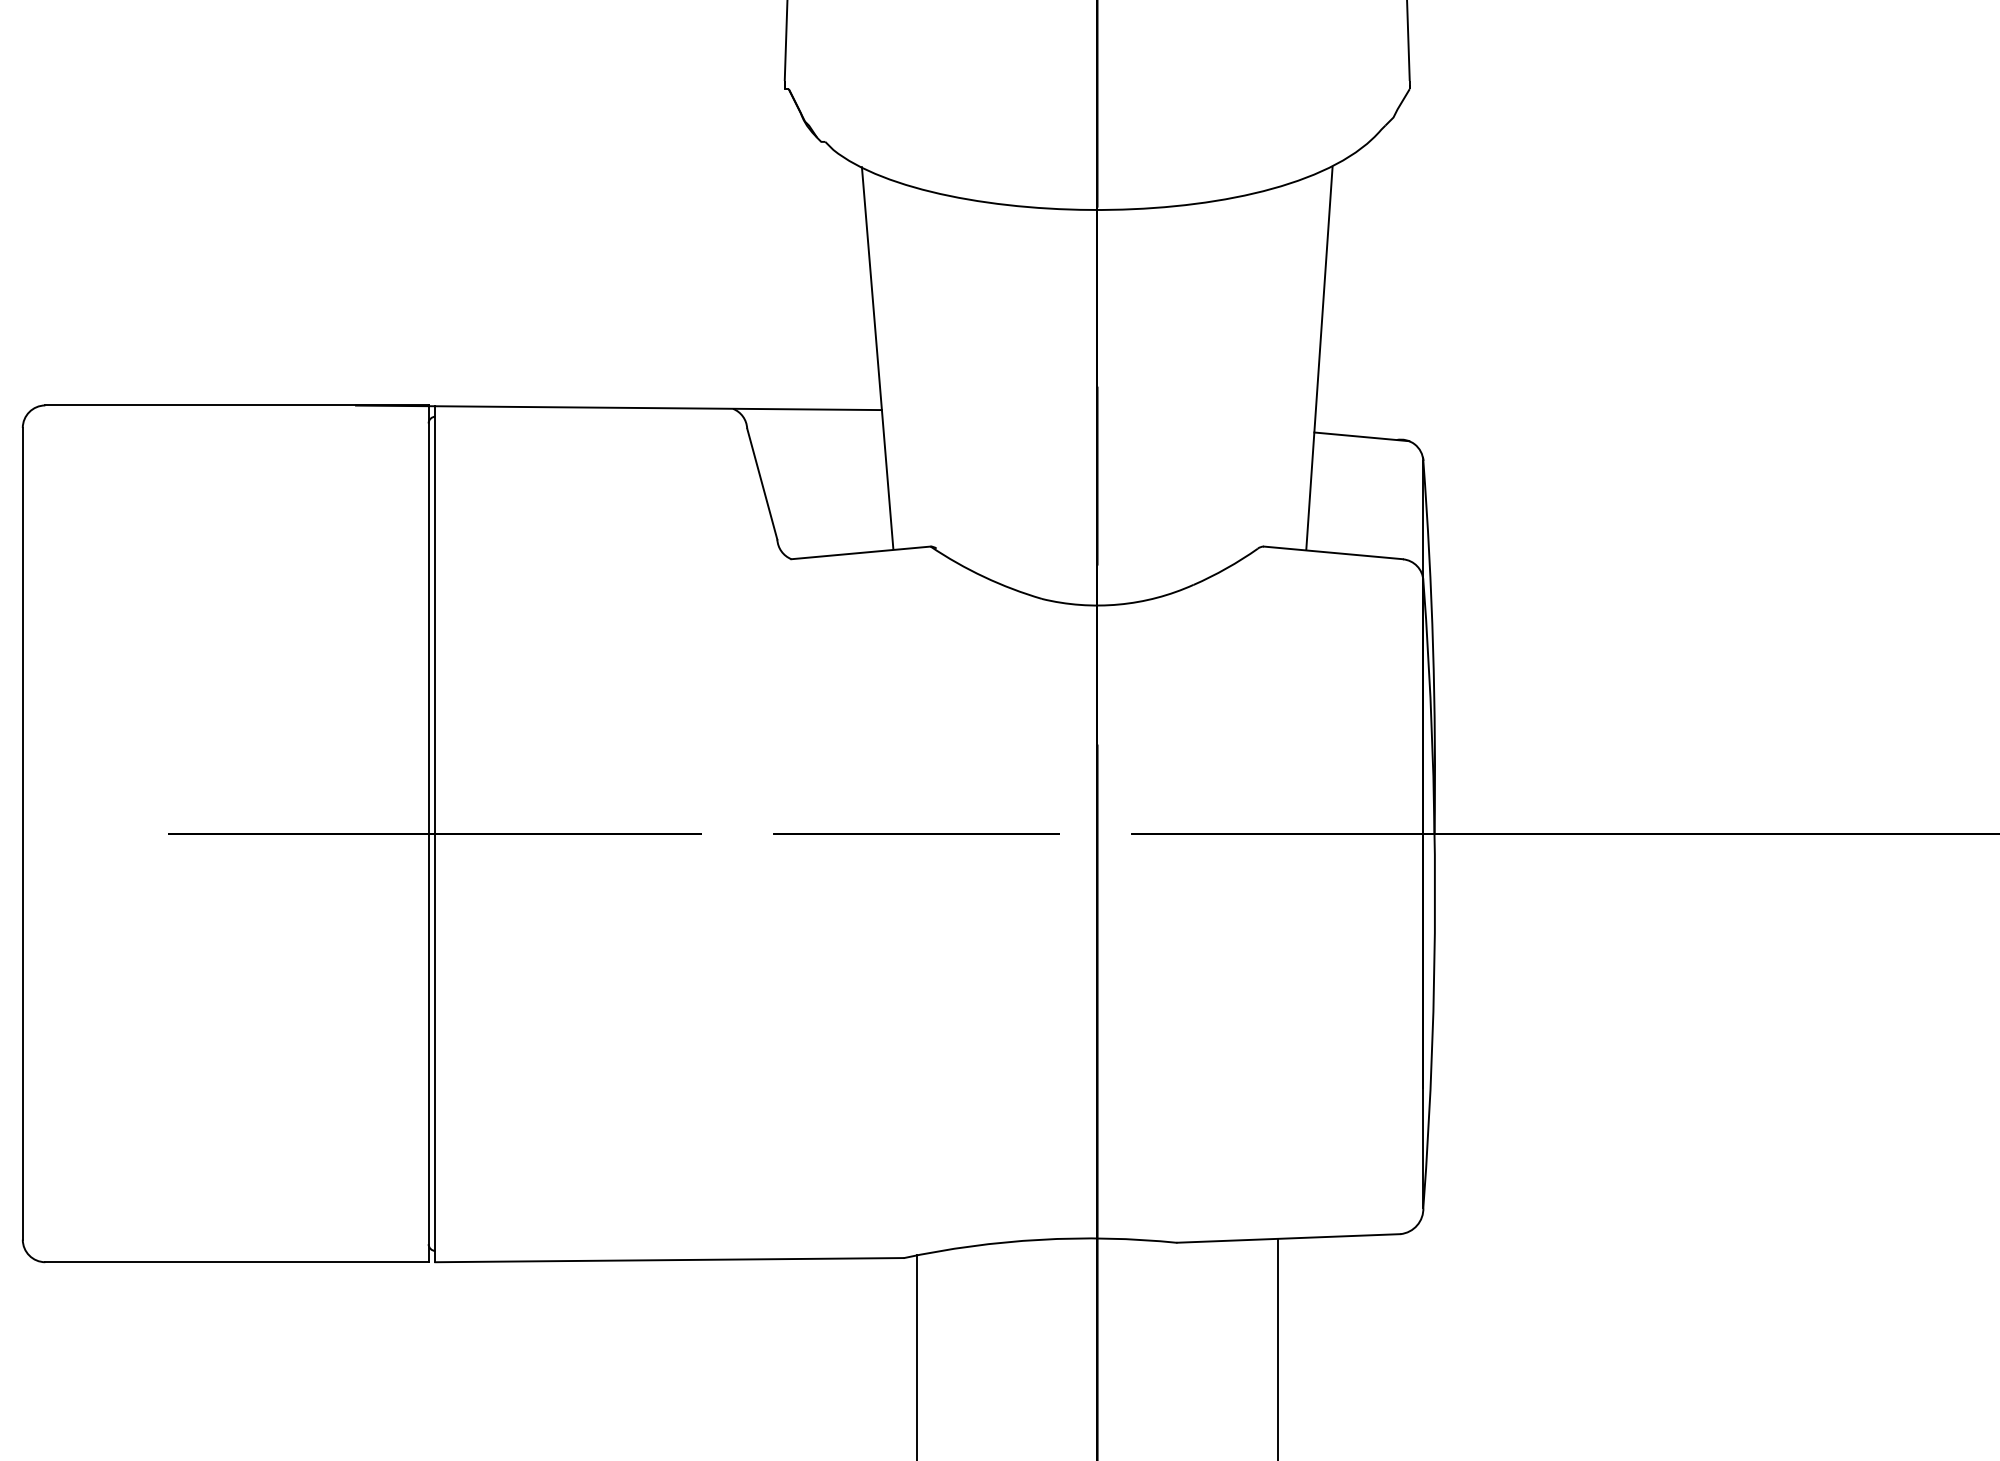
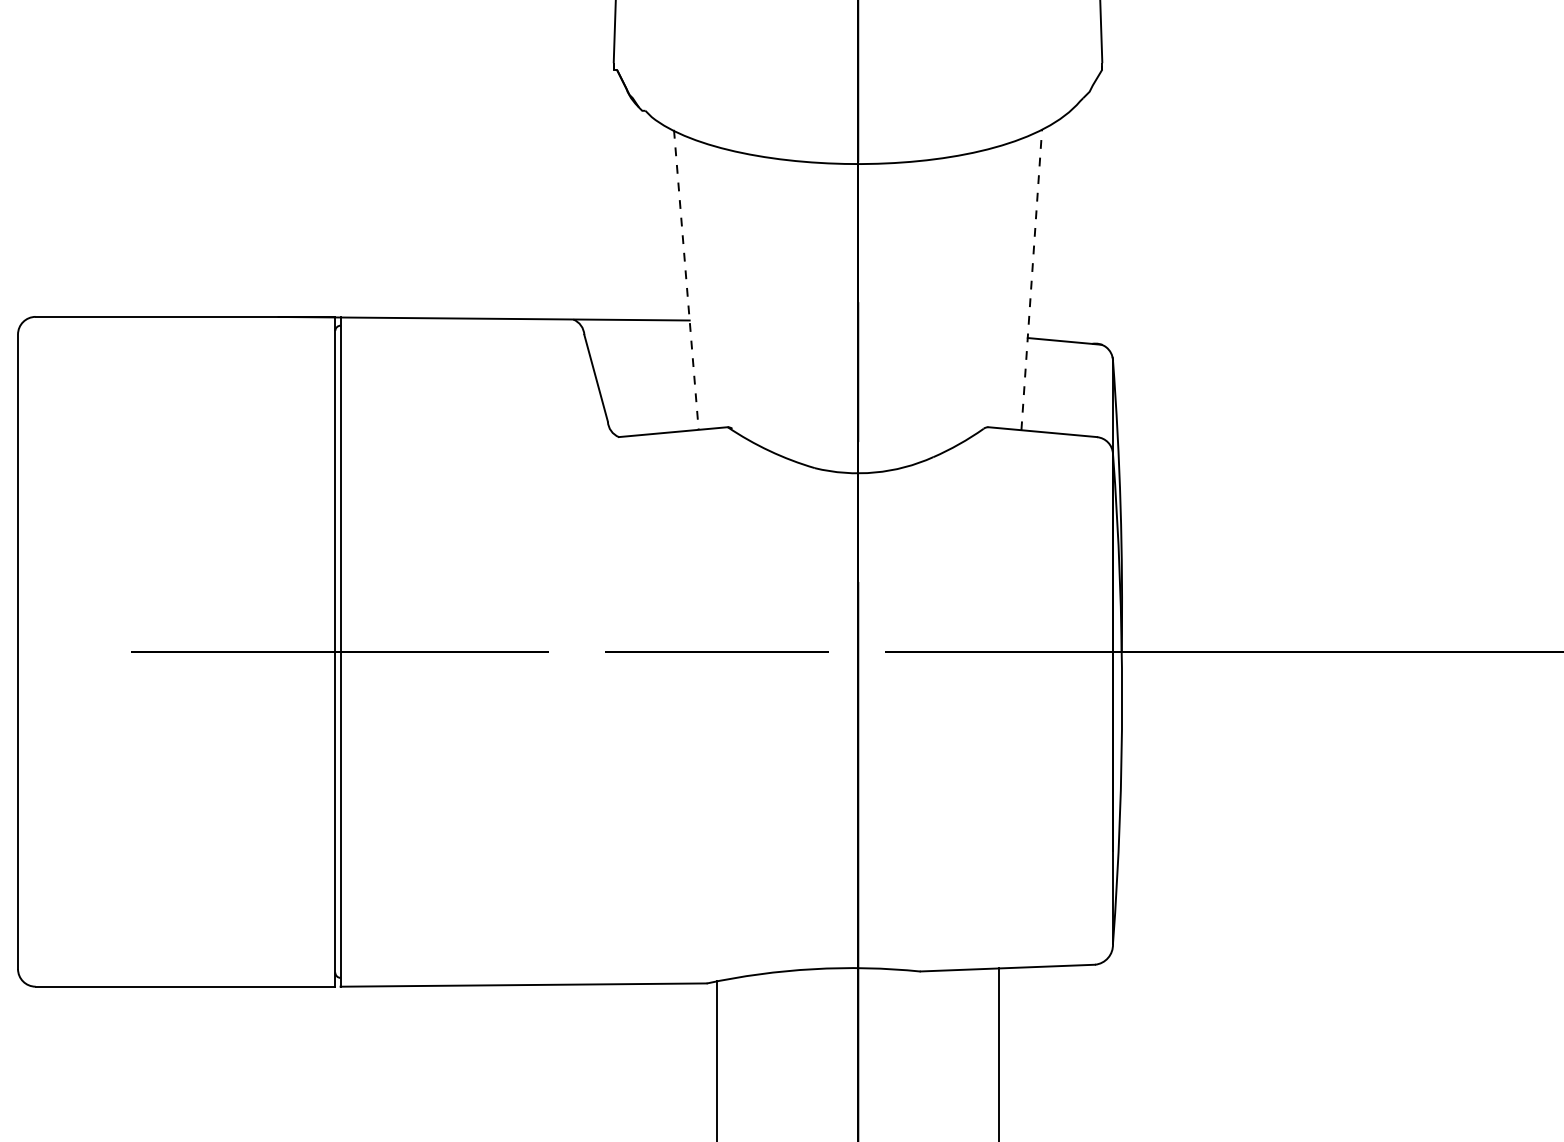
line: (877, 358) -> (686, 280), solid -> dashed
line: (1319, 358) -> (1031, 280), solid -> dashed

